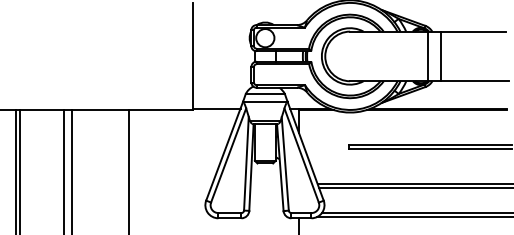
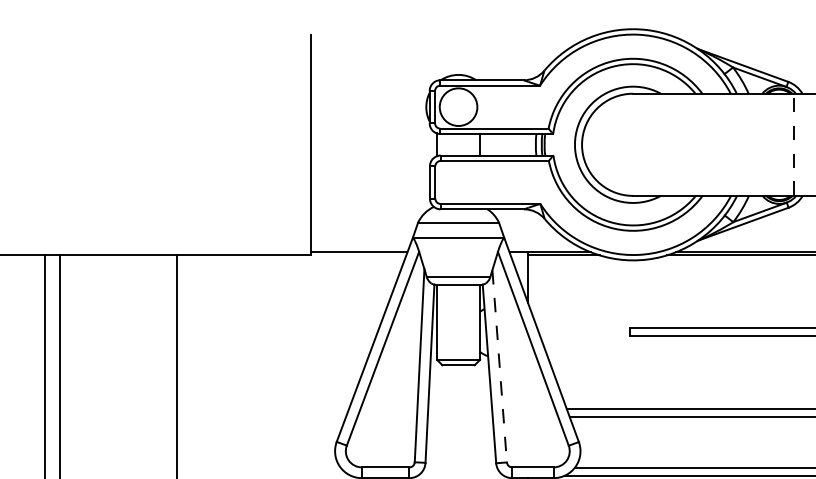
line: (428, 56) -> (794, 144), solid -> dashed
line: (285, 163) -> (500, 365), solid -> dashed

